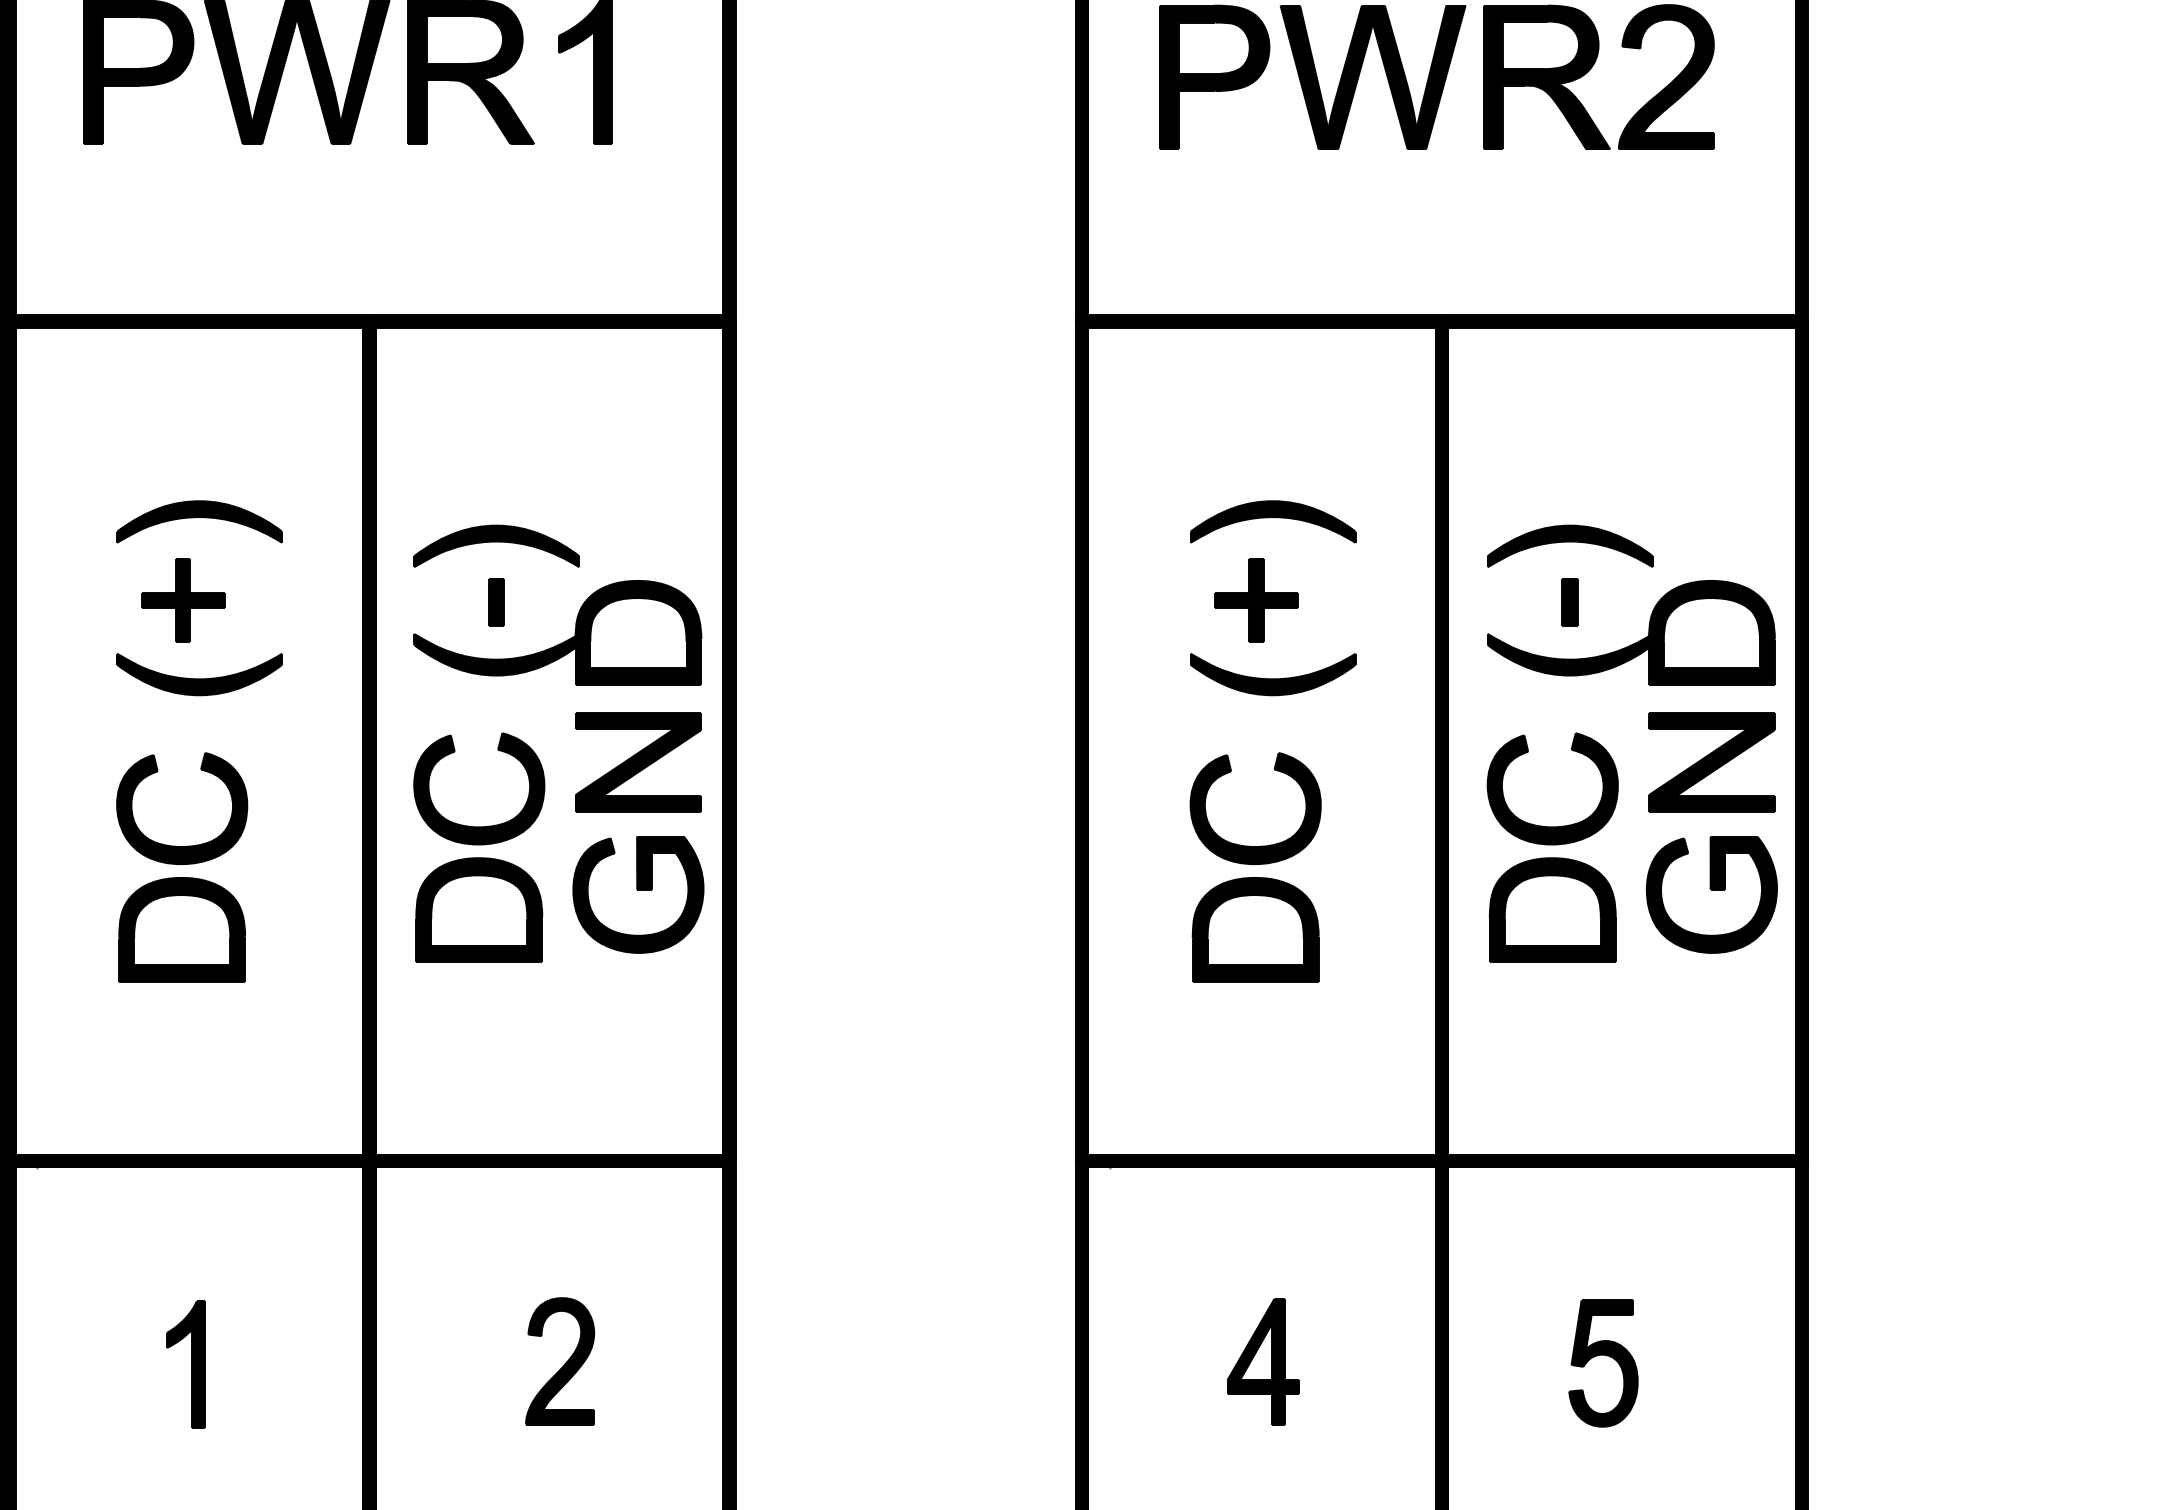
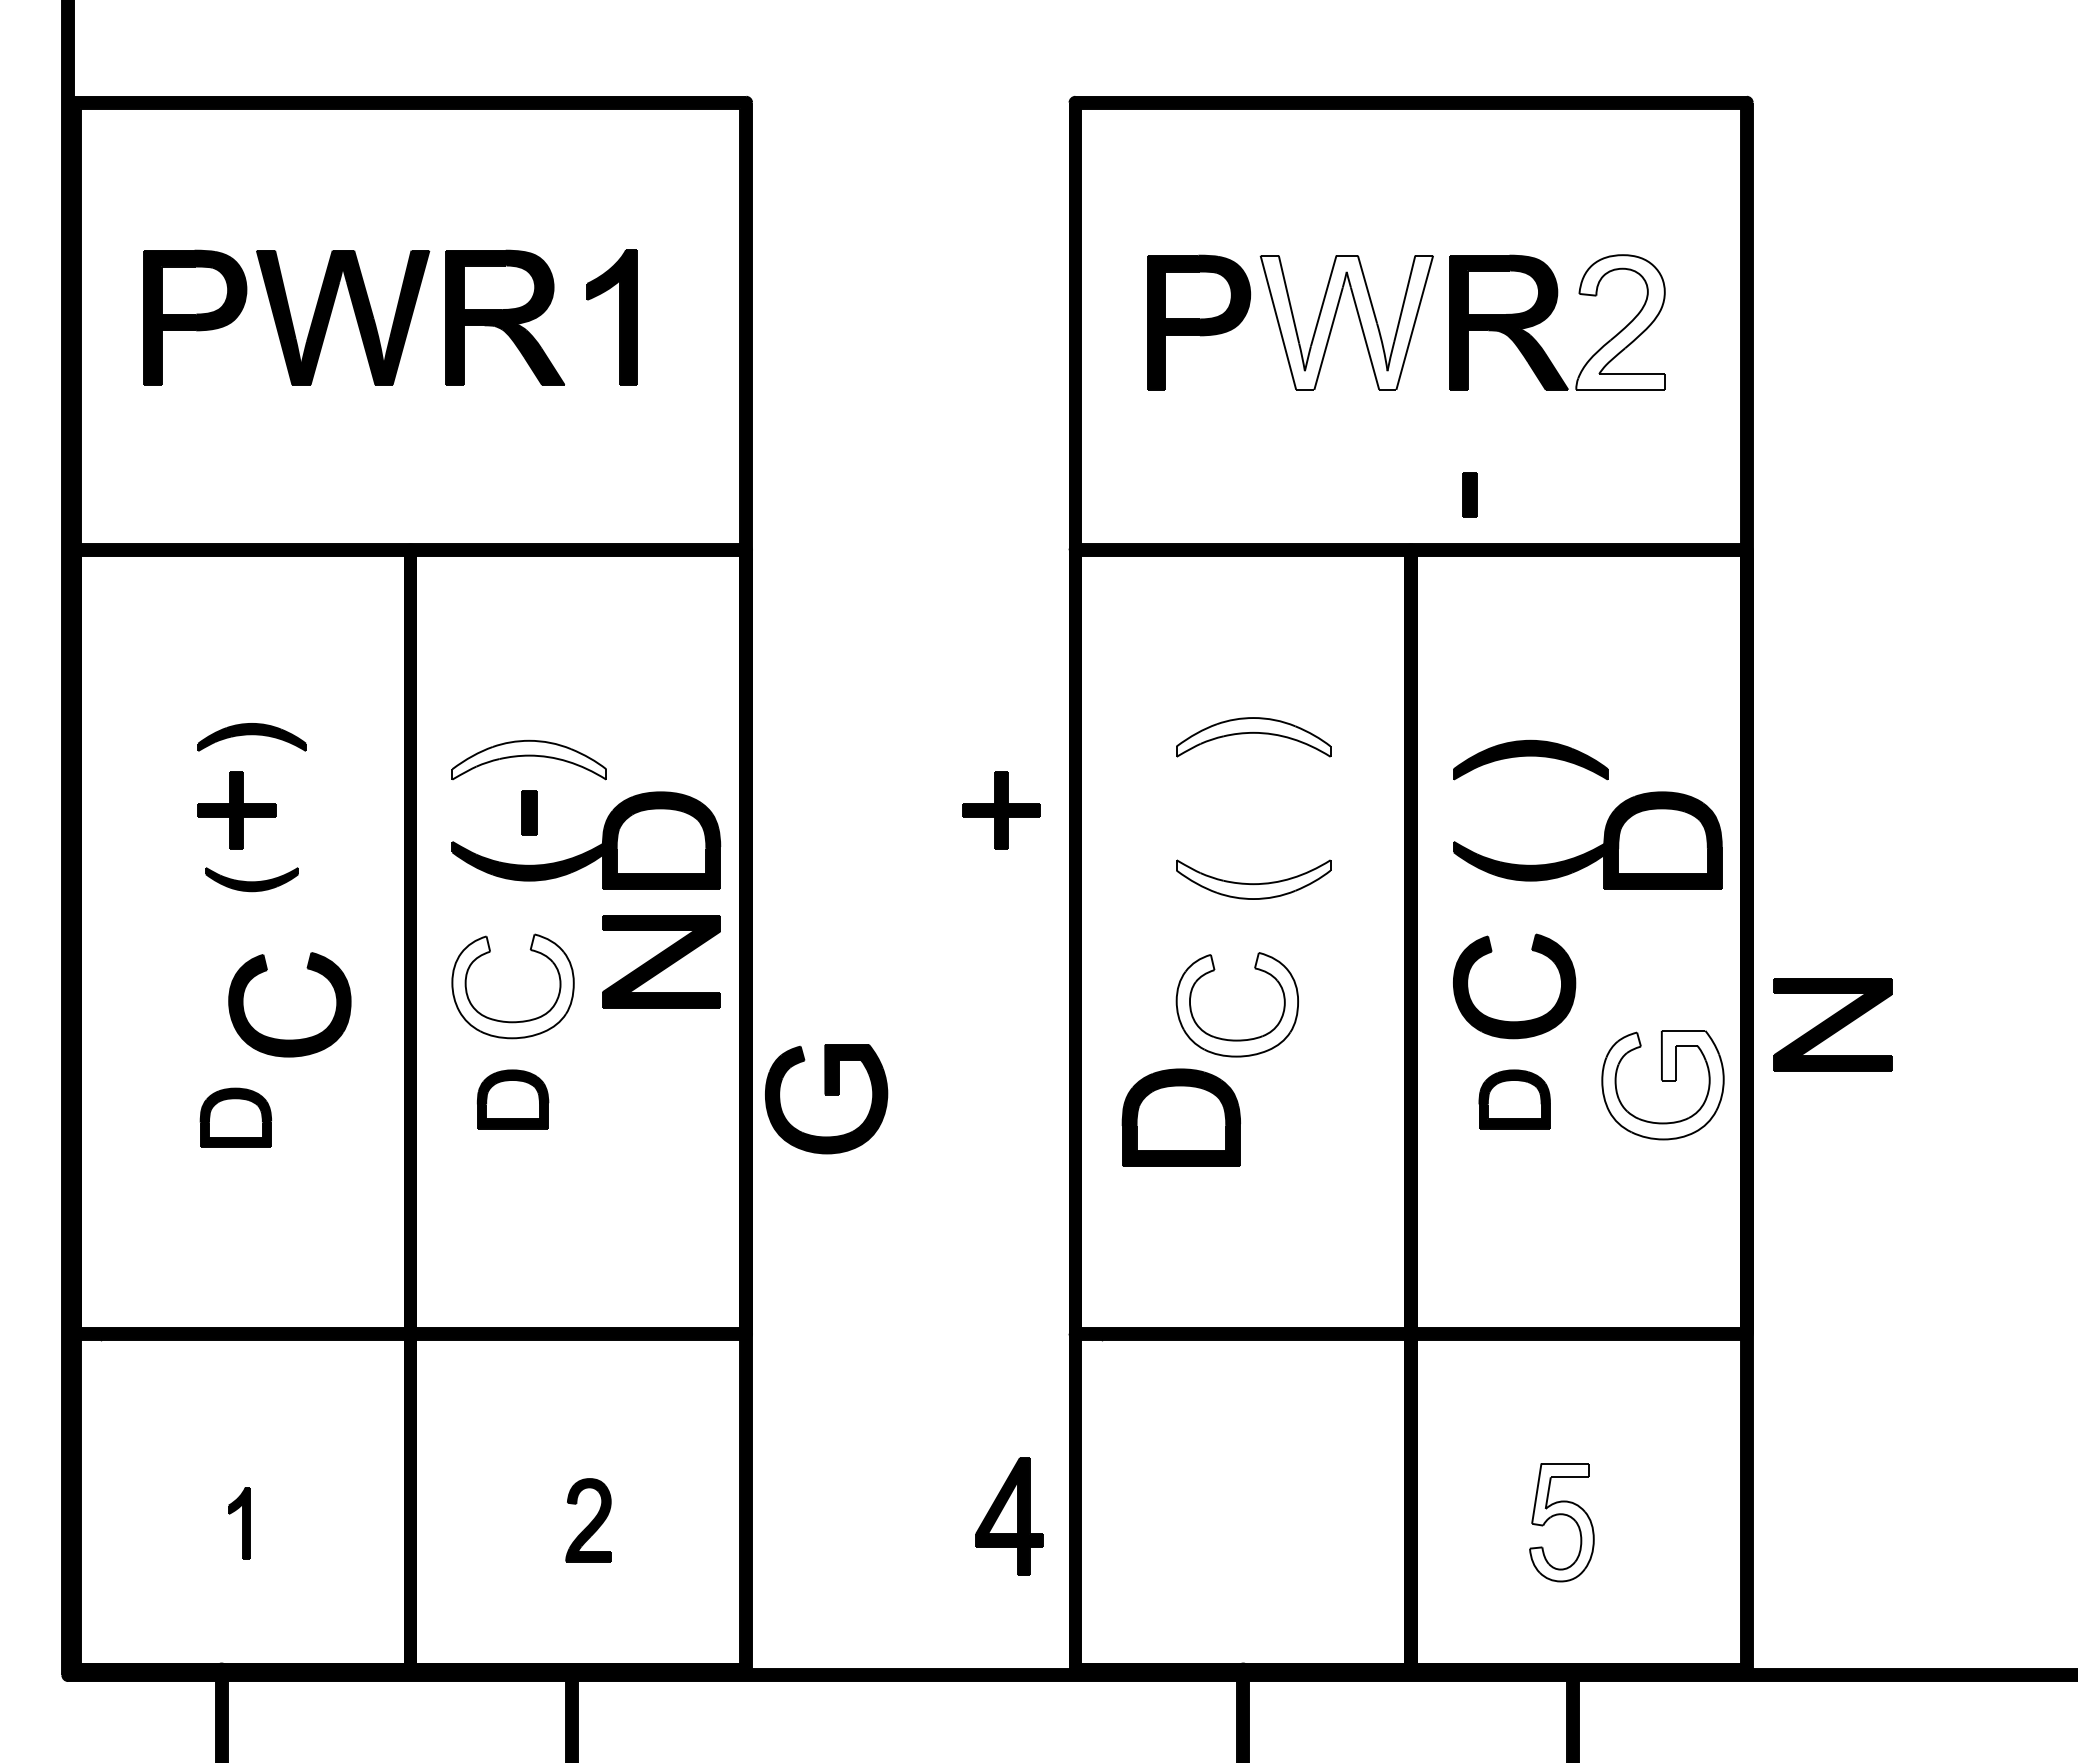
fill: (1372, 77) -> (1346, 322), removed
fill: (1666, 77) -> (1620, 322), removed
part: (198, 522) -> (251, 737), size x0.7
fill: (1272, 522) -> (1253, 737), removed
fill: (496, 545) -> (529, 759), removed
part: (1256, 600) -> (1001, 810), moved
part: (1569, 602) -> (1469, 494), moved
part: (198, 674) -> (251, 879), size x0.6
fill: (1272, 674) -> (1253, 879), removed
part: (1711, 762) -> (1832, 1024), moved
fill: (478, 789) -> (512, 986), removed
fill: (1255, 808) -> (1237, 1004), removed
part: (181, 845) -> (289, 1039), moved
fill: (1711, 894) -> (1662, 1084), removed
part: (638, 895) -> (826, 1099), moved
part: (478, 910) -> (512, 1099), size x0.6
part: (1552, 910) -> (1514, 1099), size x0.6
part: (181, 929) -> (235, 1117), size x0.6
part: (1254, 929) -> (1180, 1117), moved
part: (560, 1360) -> (588, 1519), size x0.7
part: (1263, 1361) -> (1009, 1516), moved
part: (186, 1363) -> (239, 1522), size x0.6
fill: (1603, 1363) -> (1561, 1522), removed

